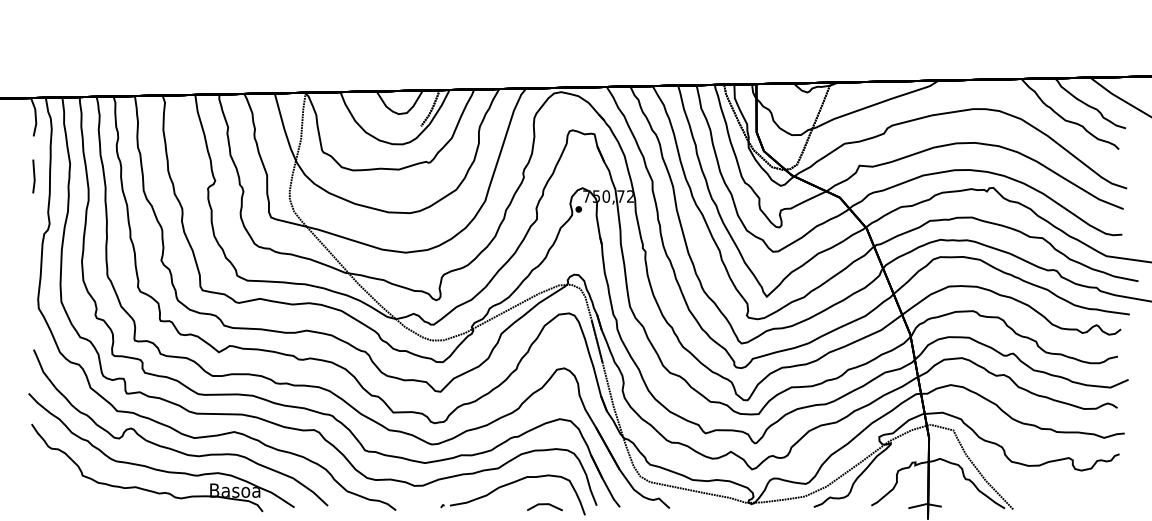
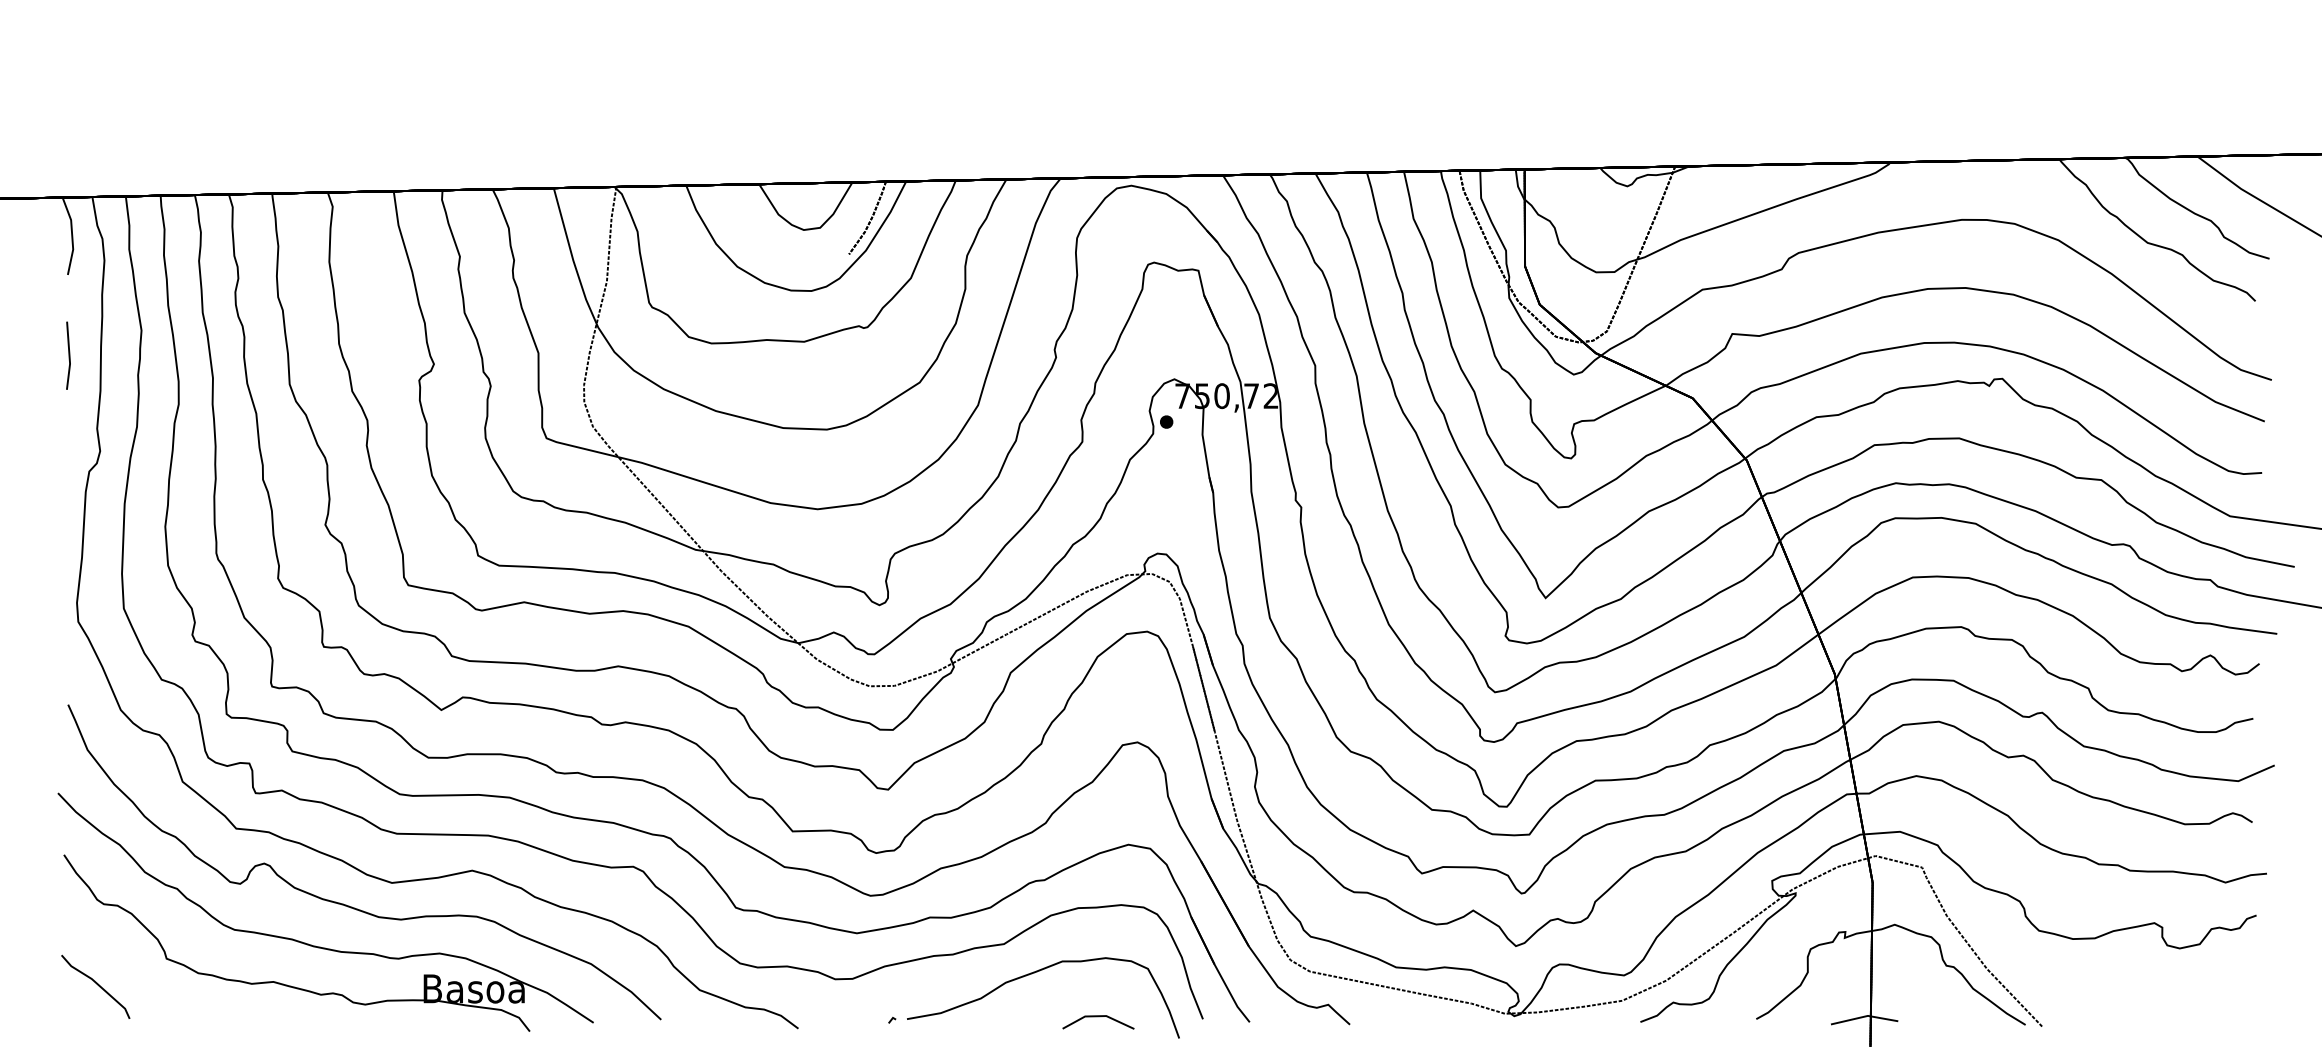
part: (47, 489) -> (95, 986), added

